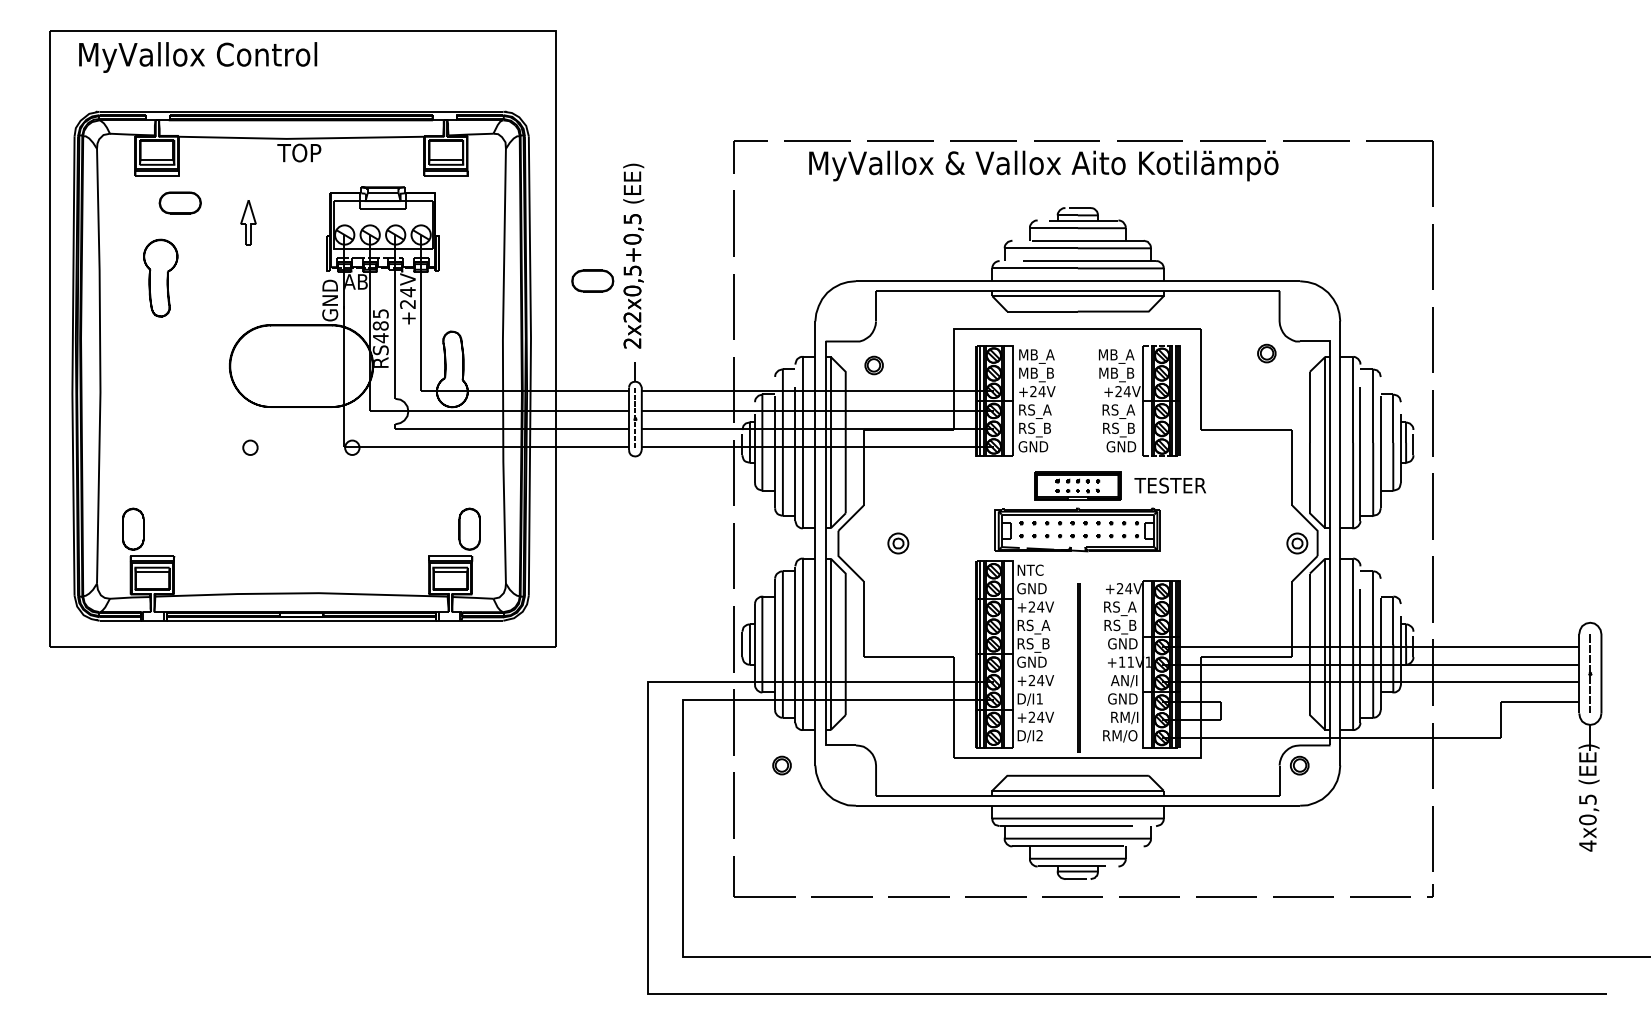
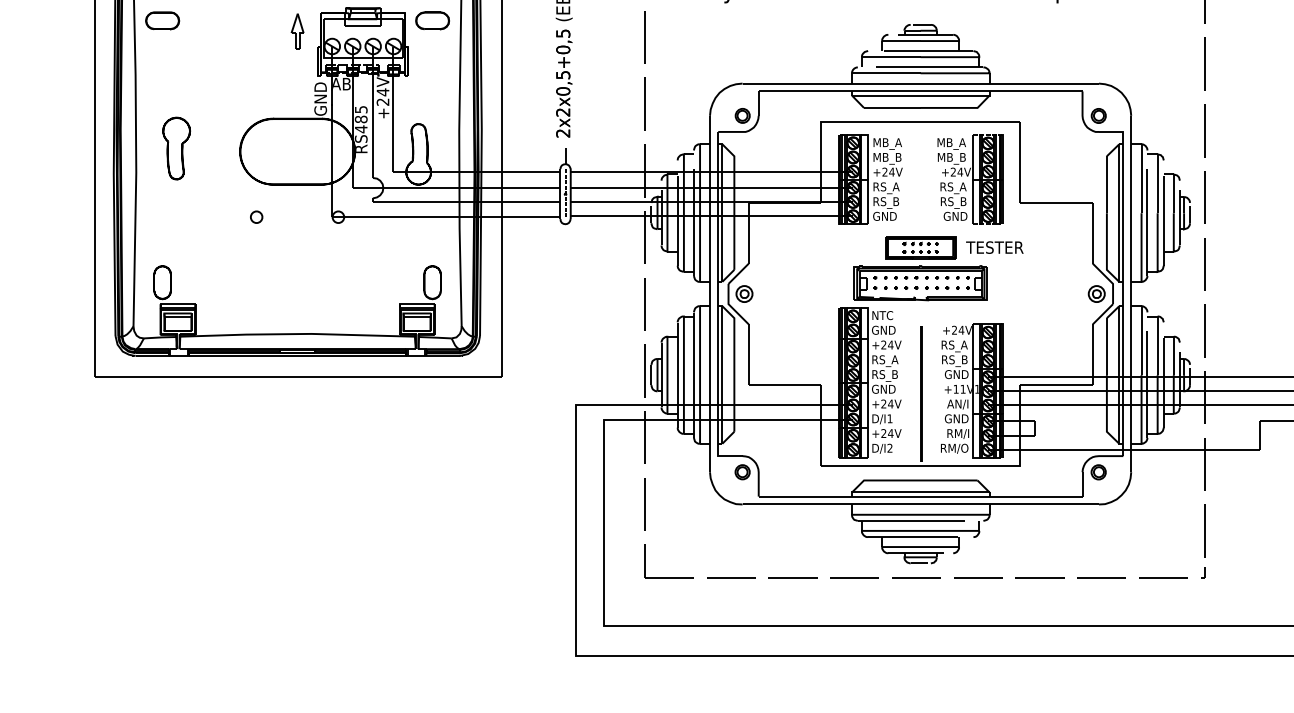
part: (179, 202) -> (161, 20), moved
part: (248, 222) -> (297, 31), moved
part: (160, 277) -> (176, 148), moved
part: (592, 280) -> (432, 20), moved
part: (1266, 353) -> (1098, 115), moved
part: (873, 365) -> (742, 115), moved
part: (898, 543) -> (744, 294), moved
part: (781, 765) -> (742, 472), moved

